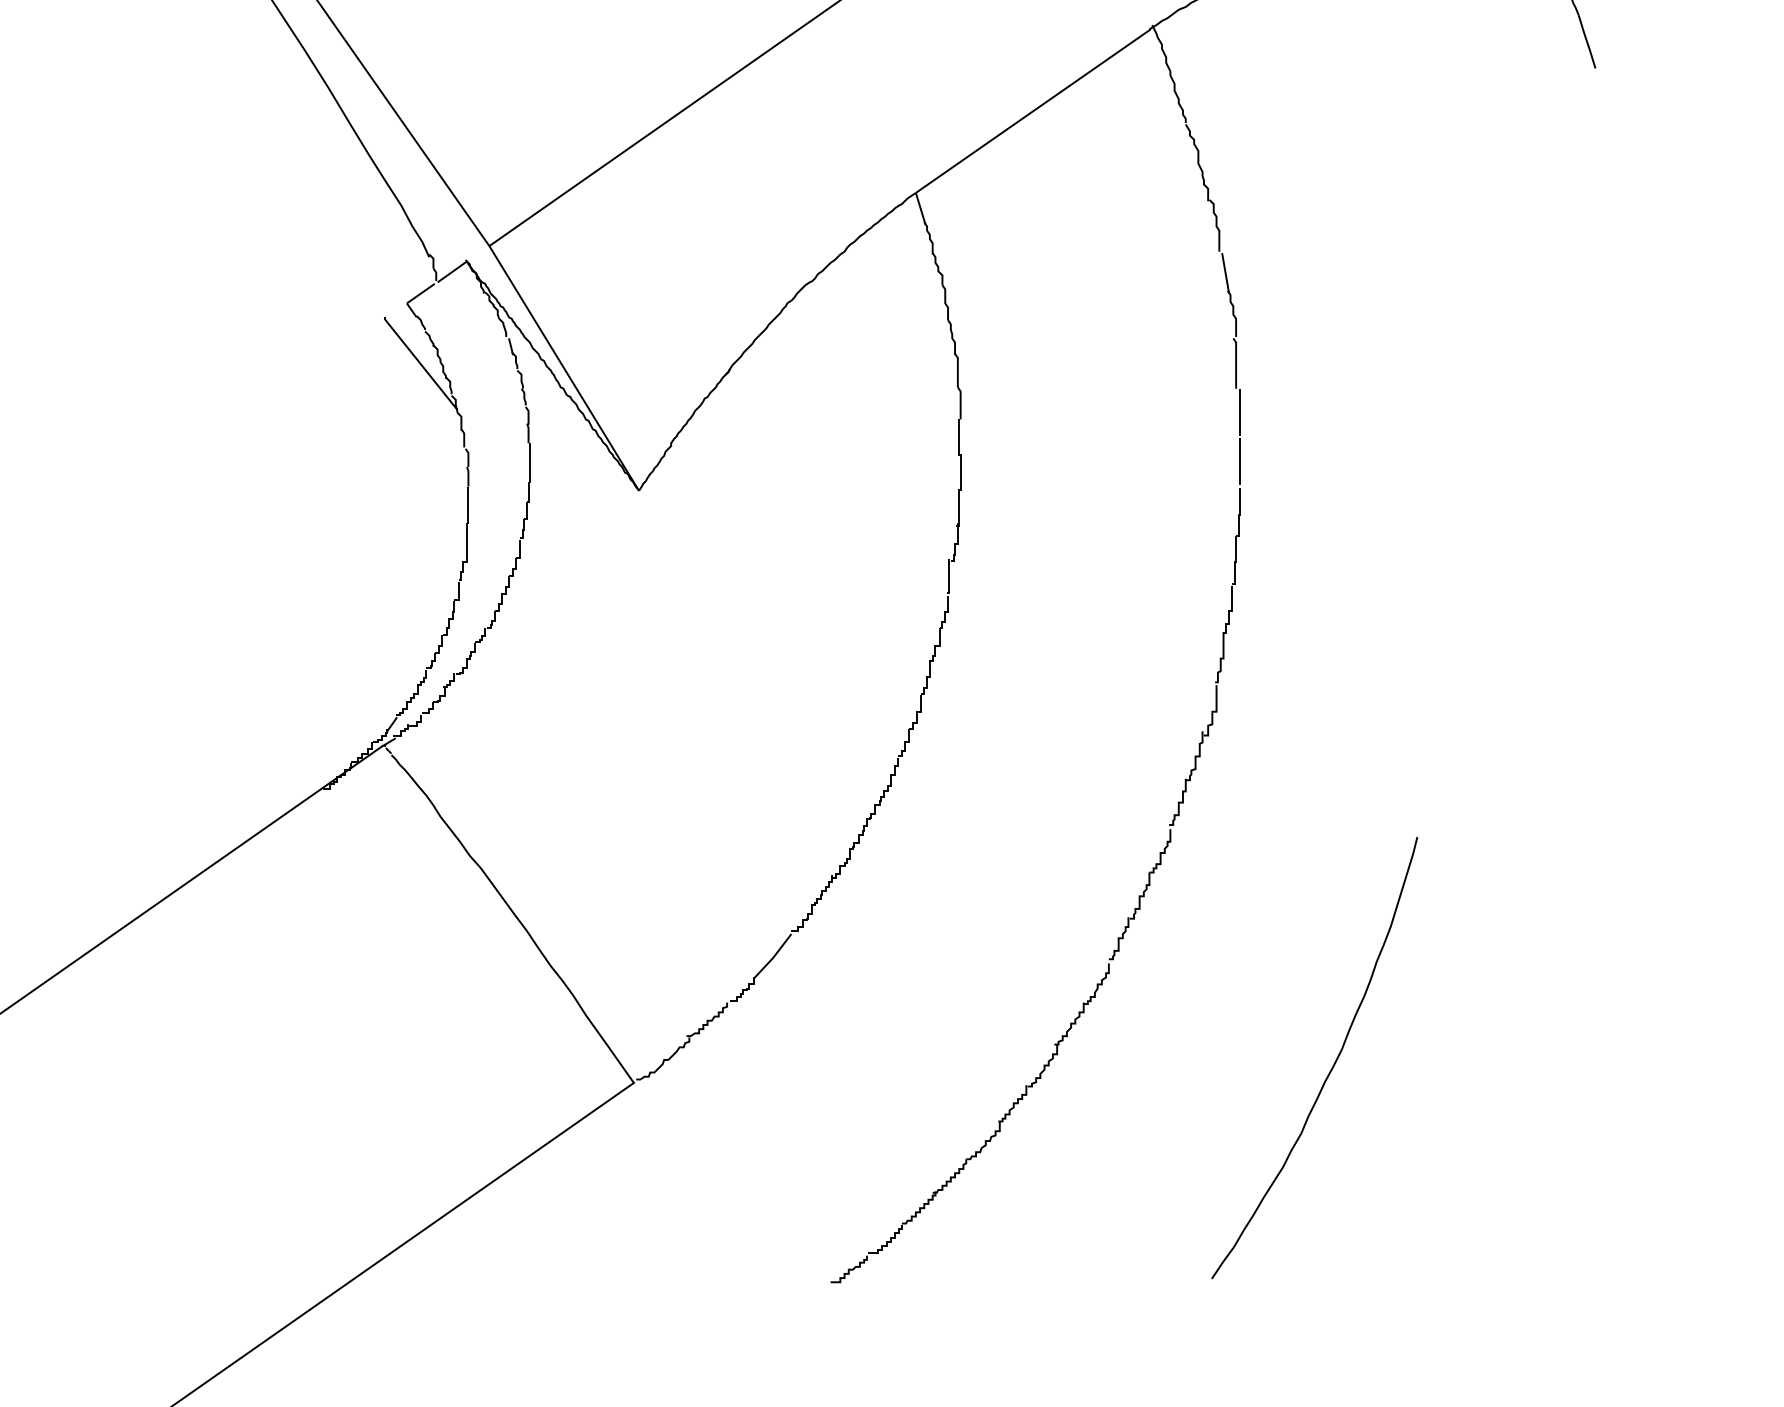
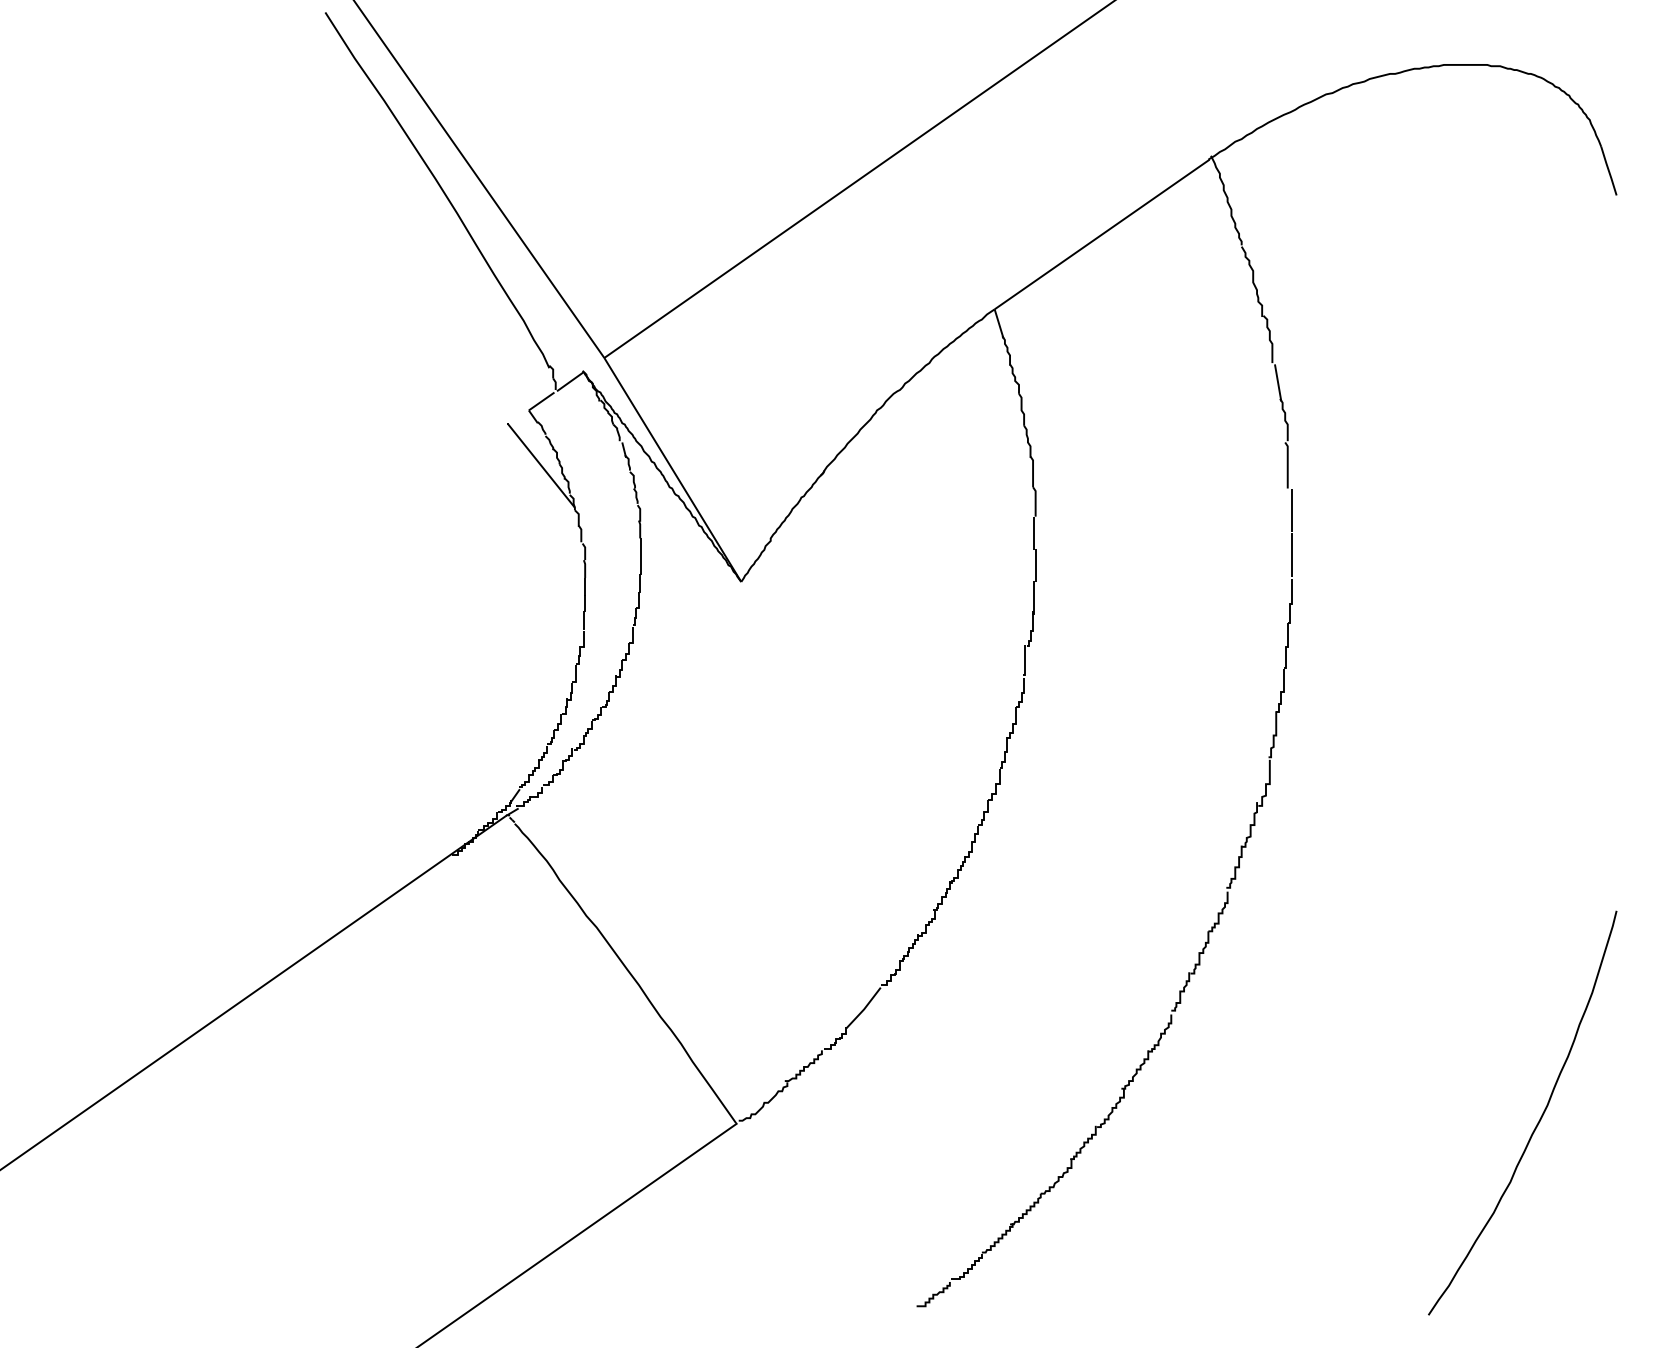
curve: (1332, 1066) -> (1538, 1120), moved

